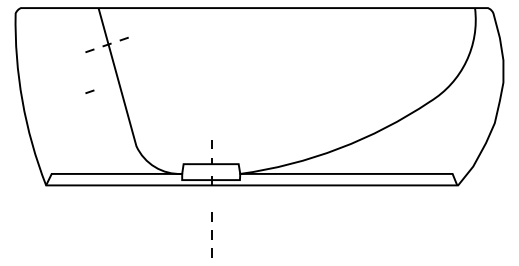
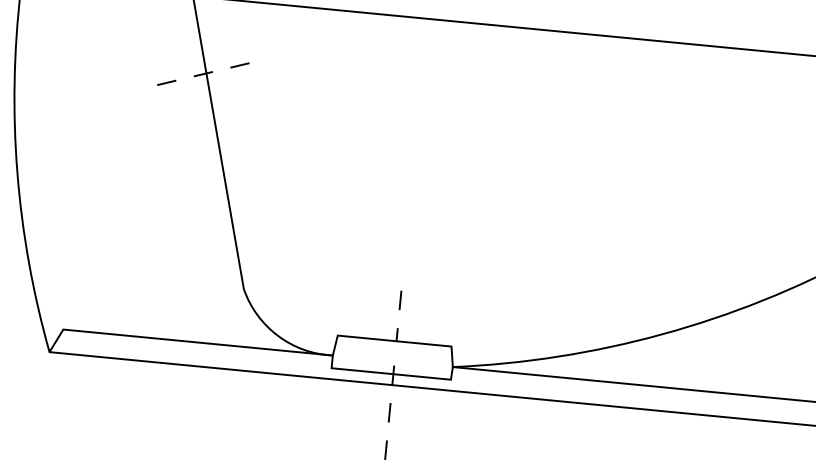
line: (89, 91) -> (157, 166), removed
line: (211, 198) -> (388, 412), added

